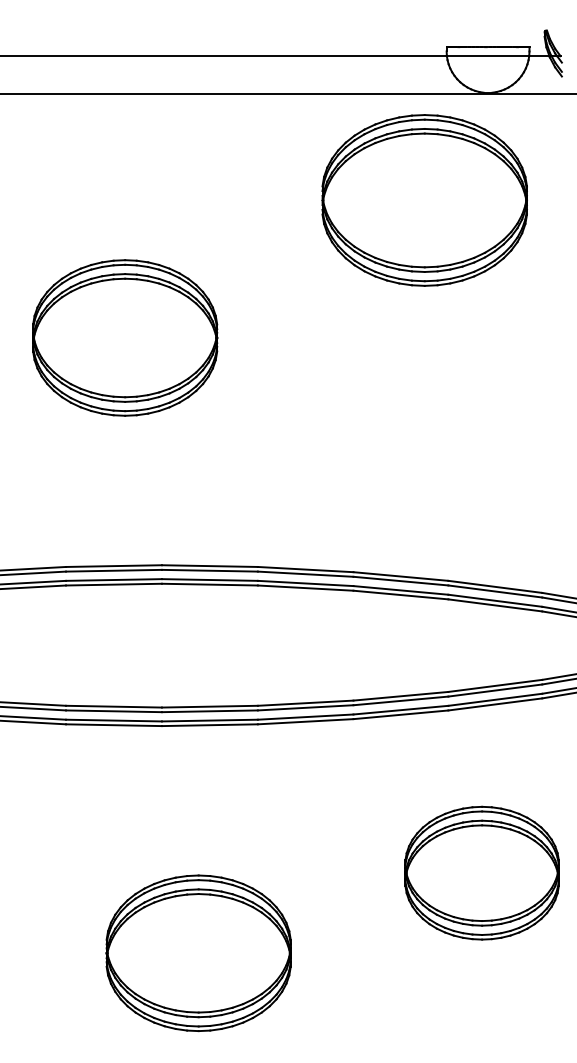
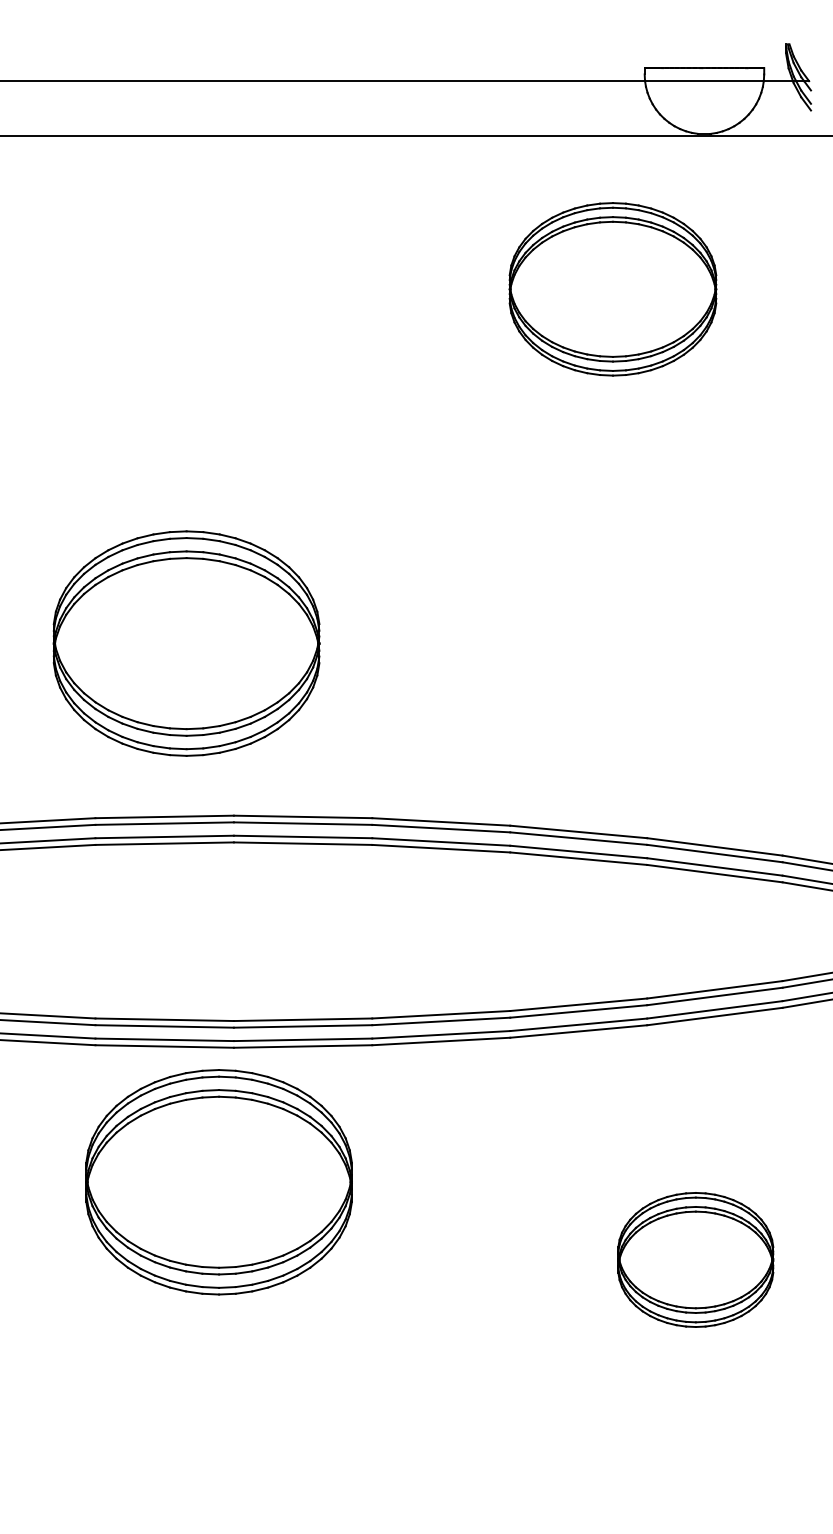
part: (424, 200) -> (612, 289), size x0.7
part: (125, 337) -> (187, 642), moved
part: (481, 872) -> (694, 1259), size x0.7
part: (198, 953) -> (218, 1182), moved

